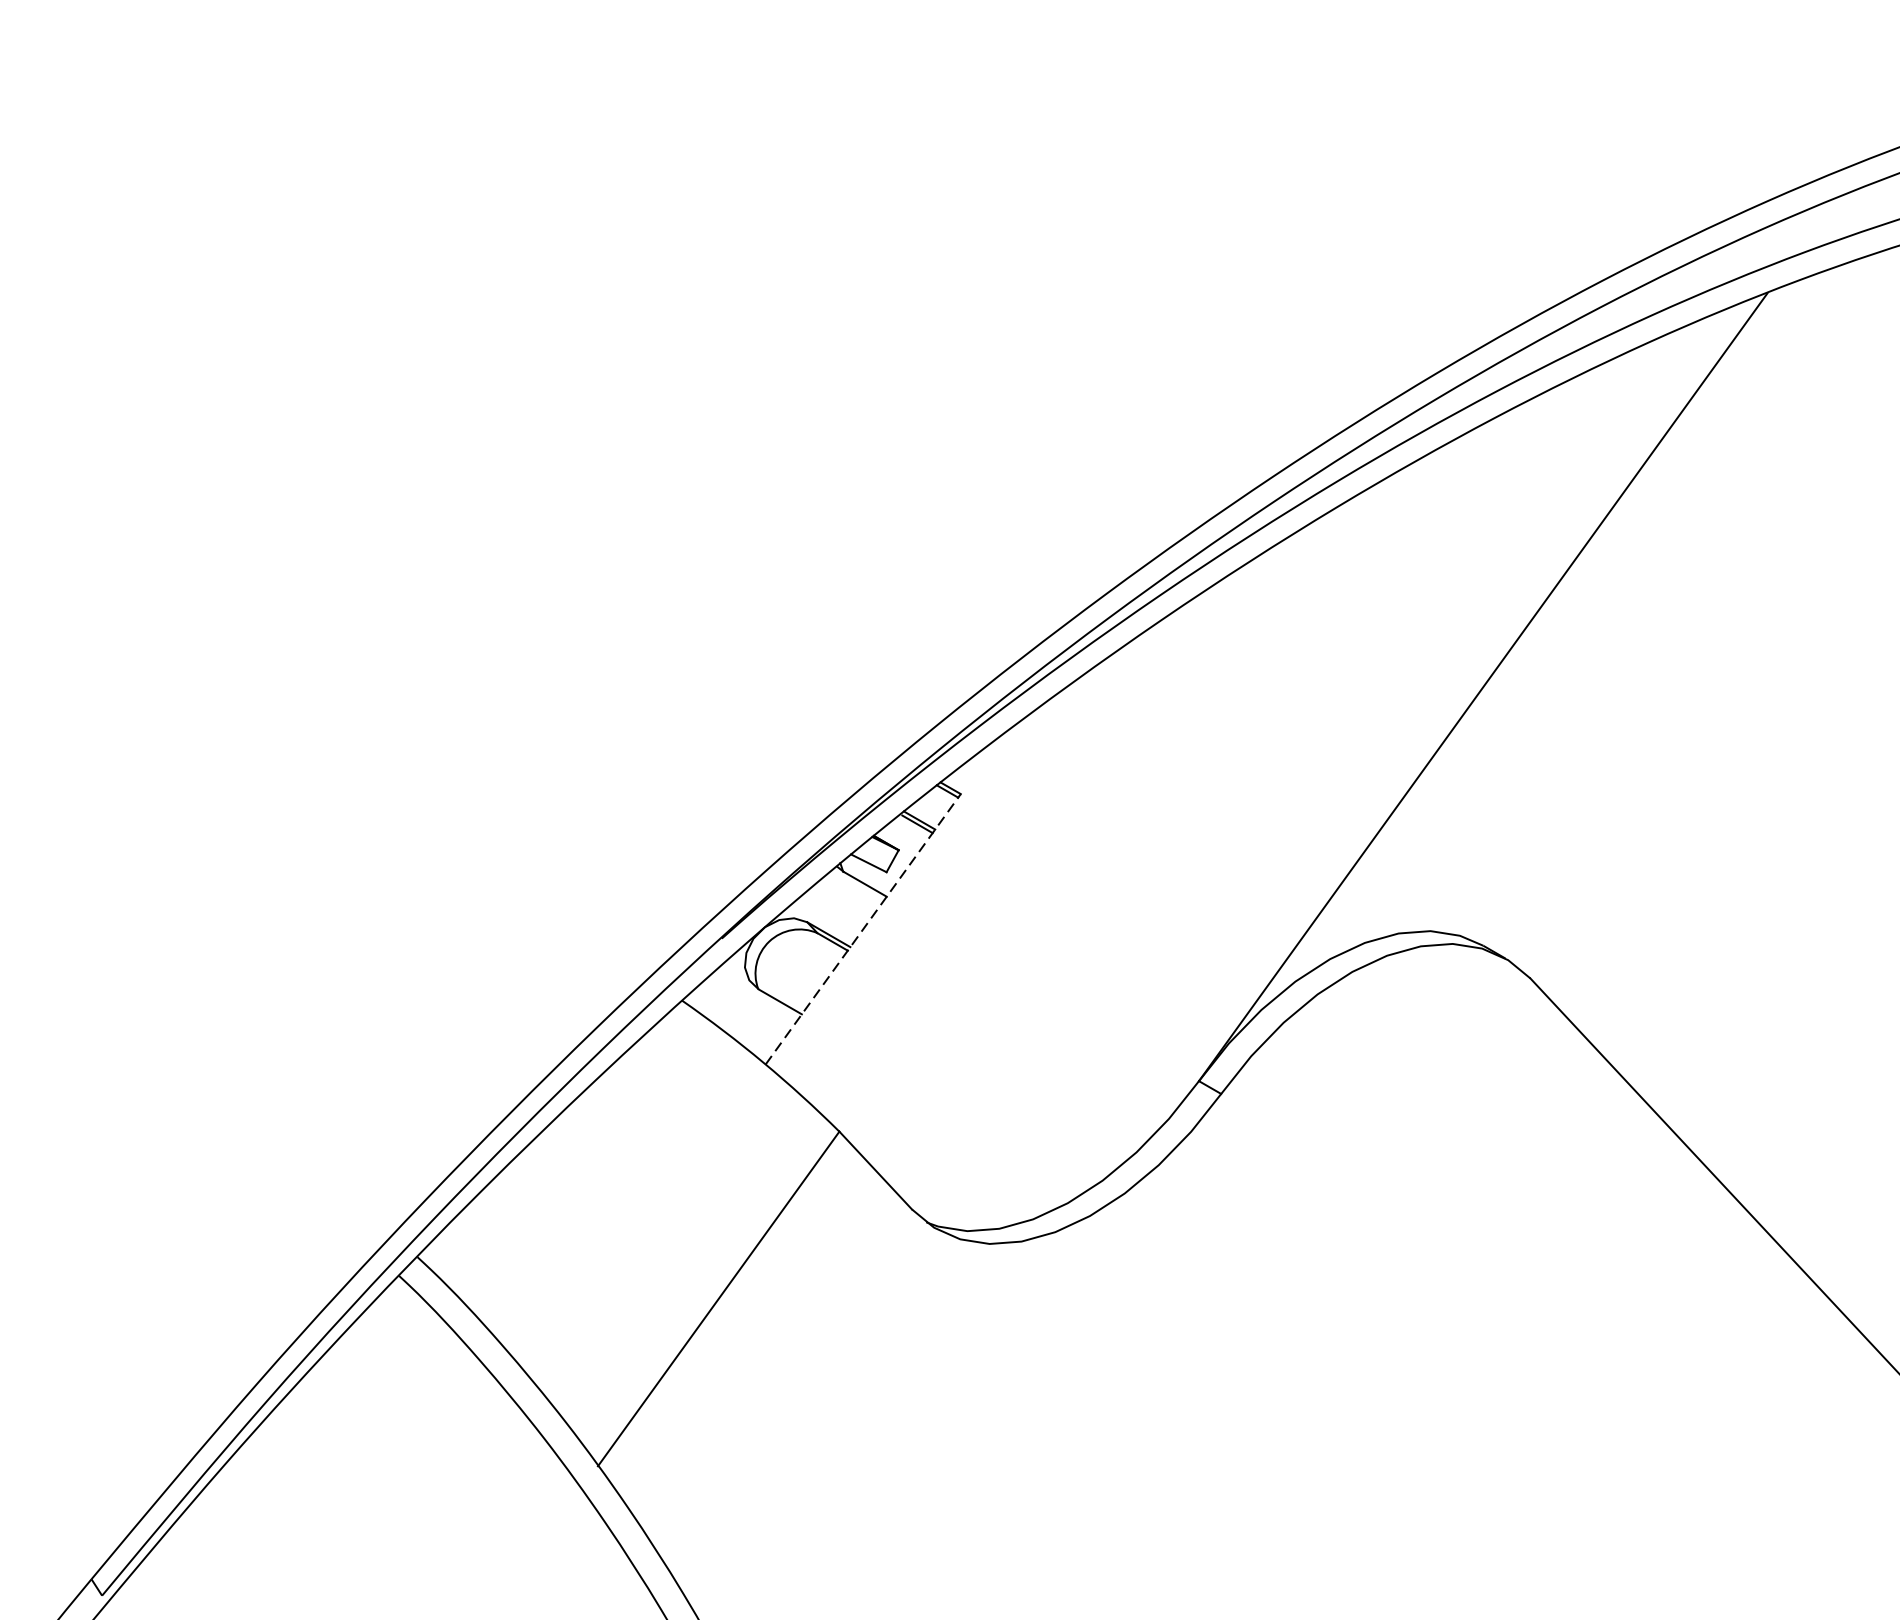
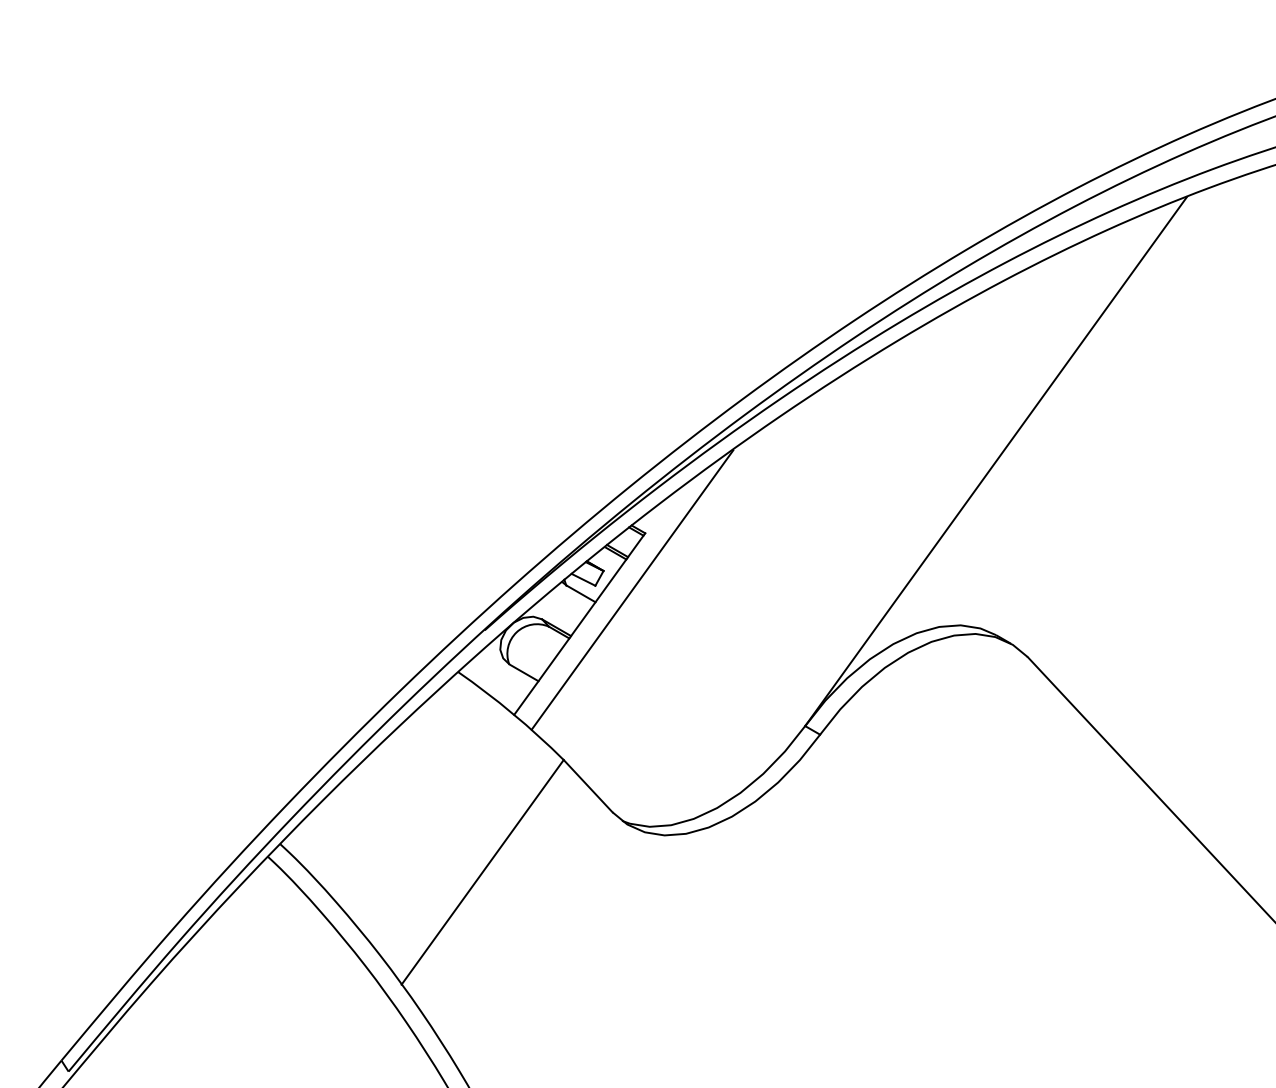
line: (941, 877) -> (632, 589), added
line: (862, 929) -> (579, 624), dashed -> solid

